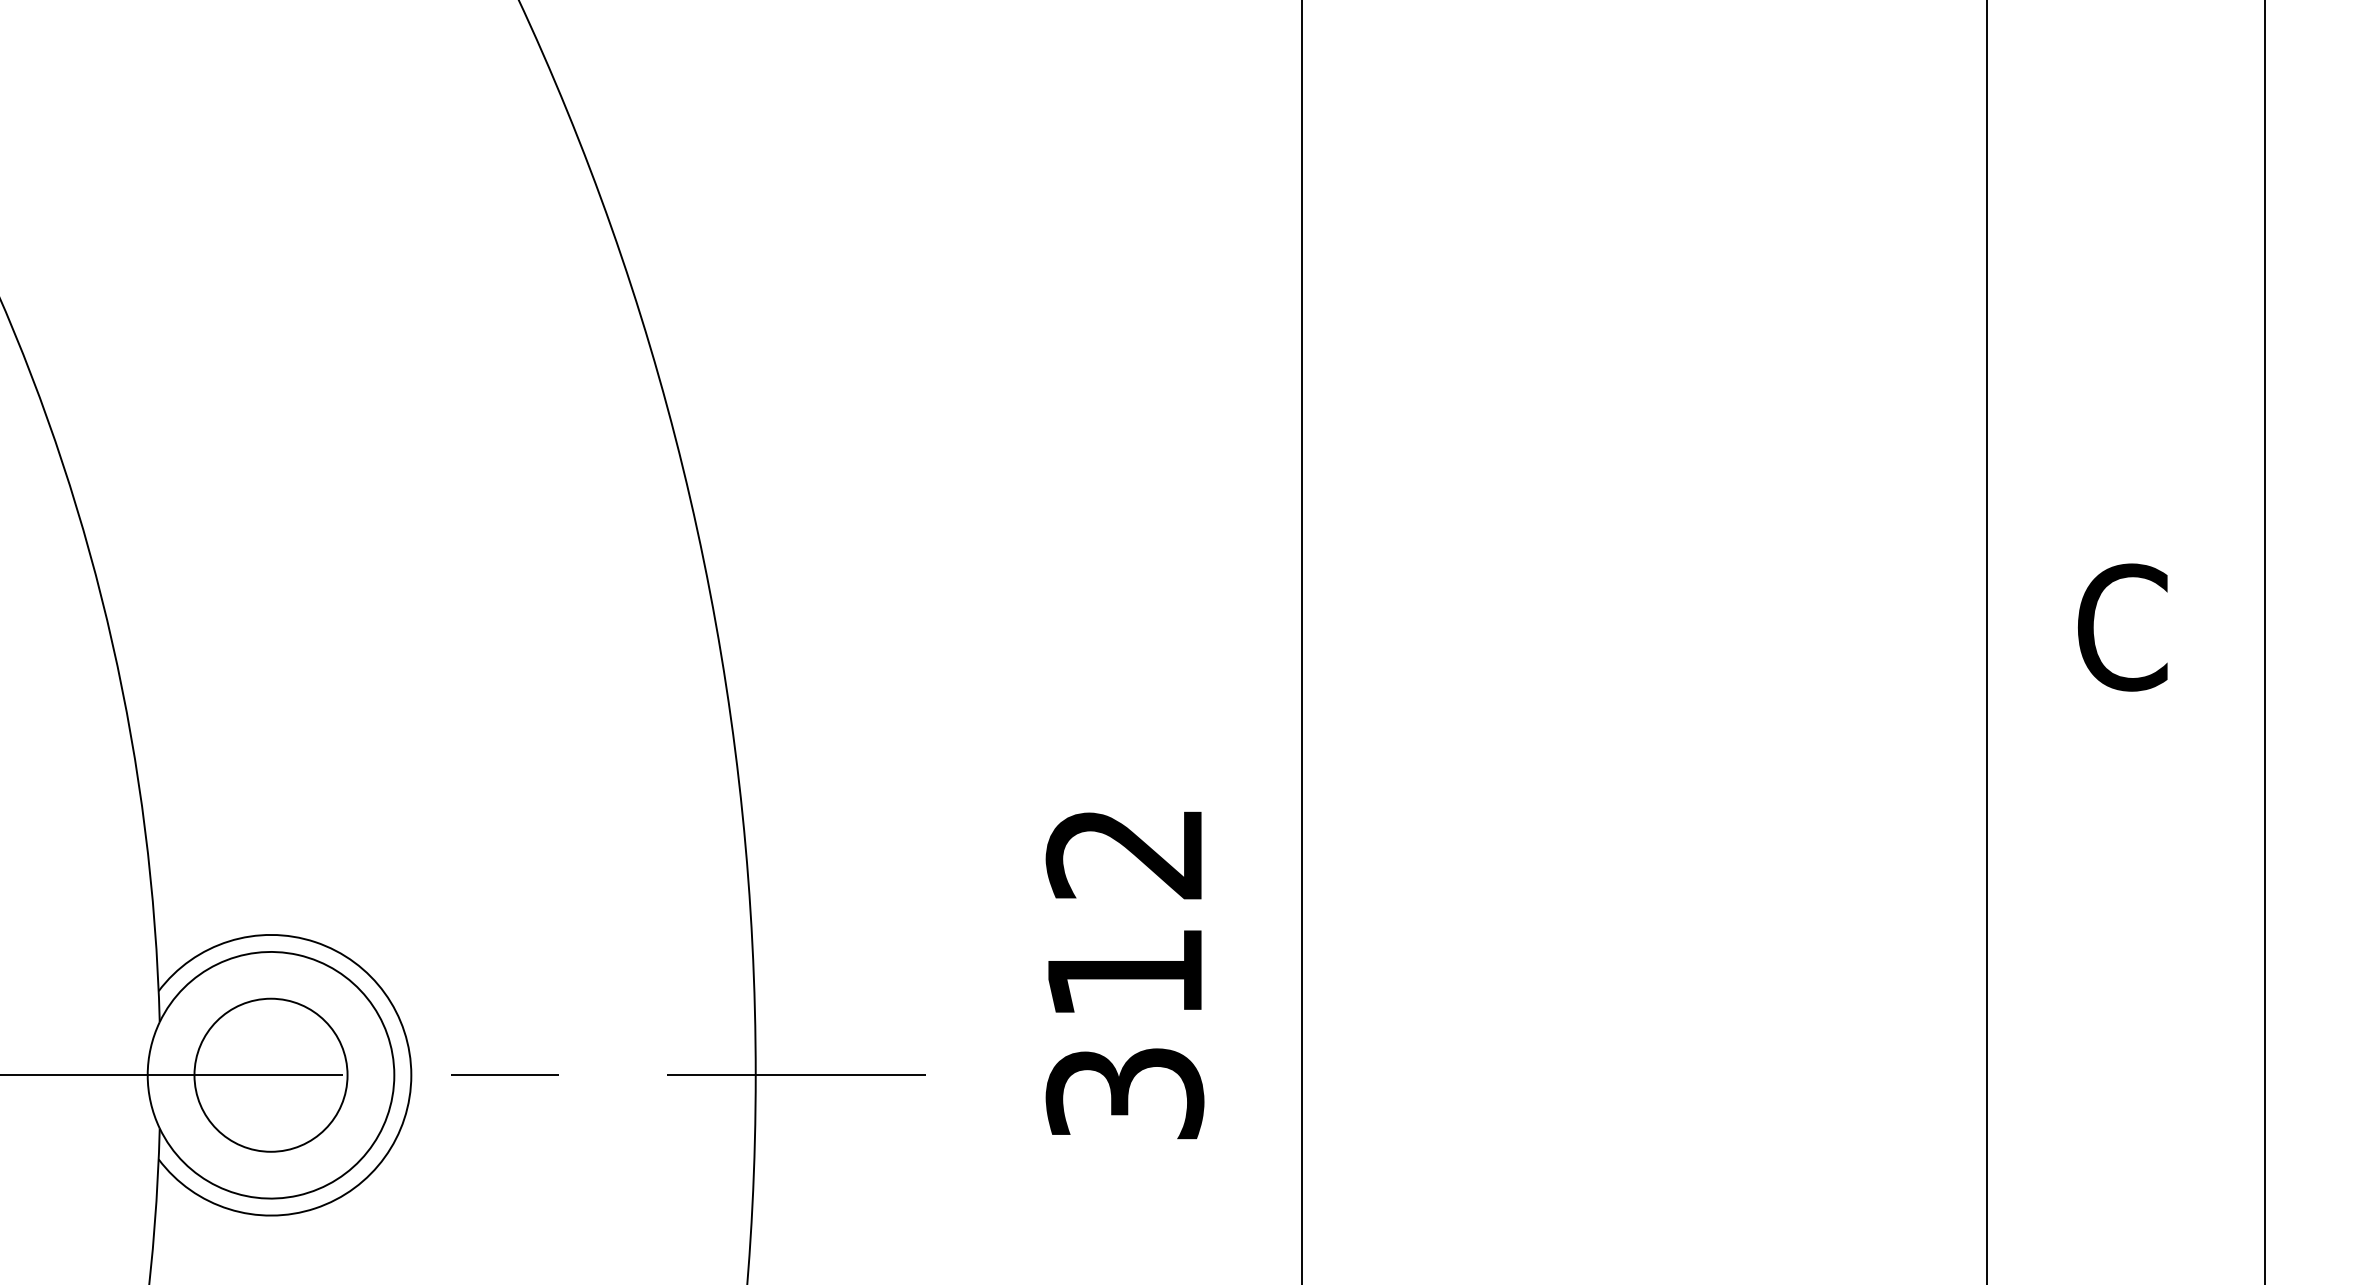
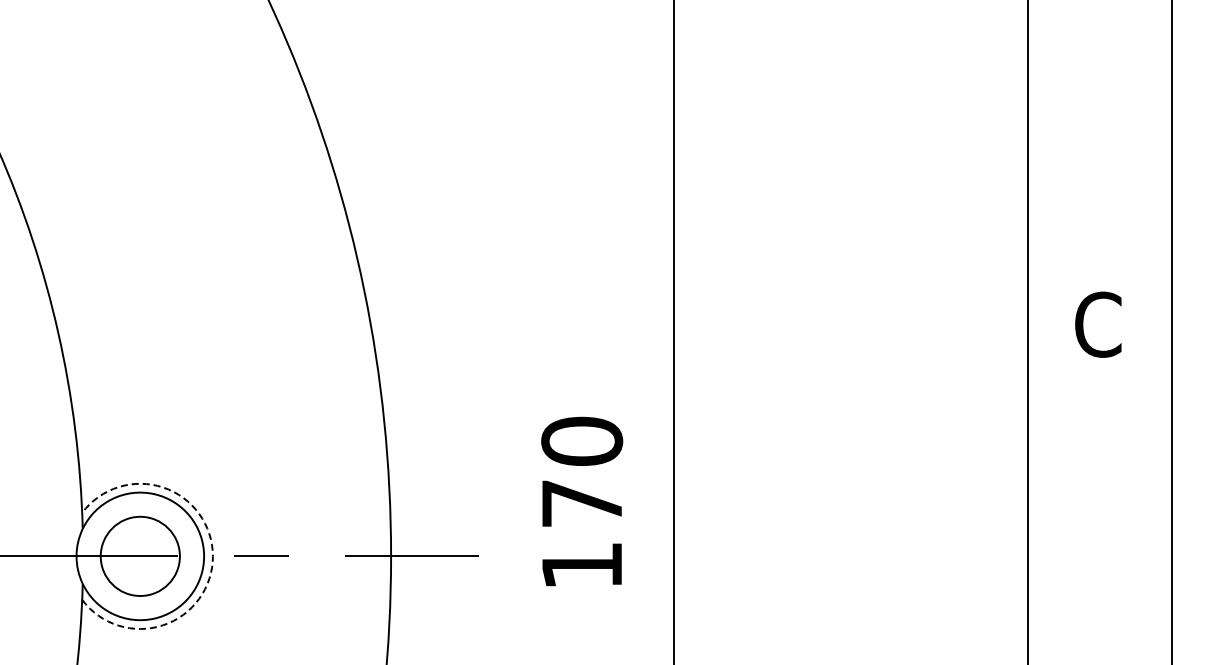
text: (1125, 971) -> (582, 502), 312 -> 170
arc: (410, 1075) -> (212, 556), solid -> dashed

